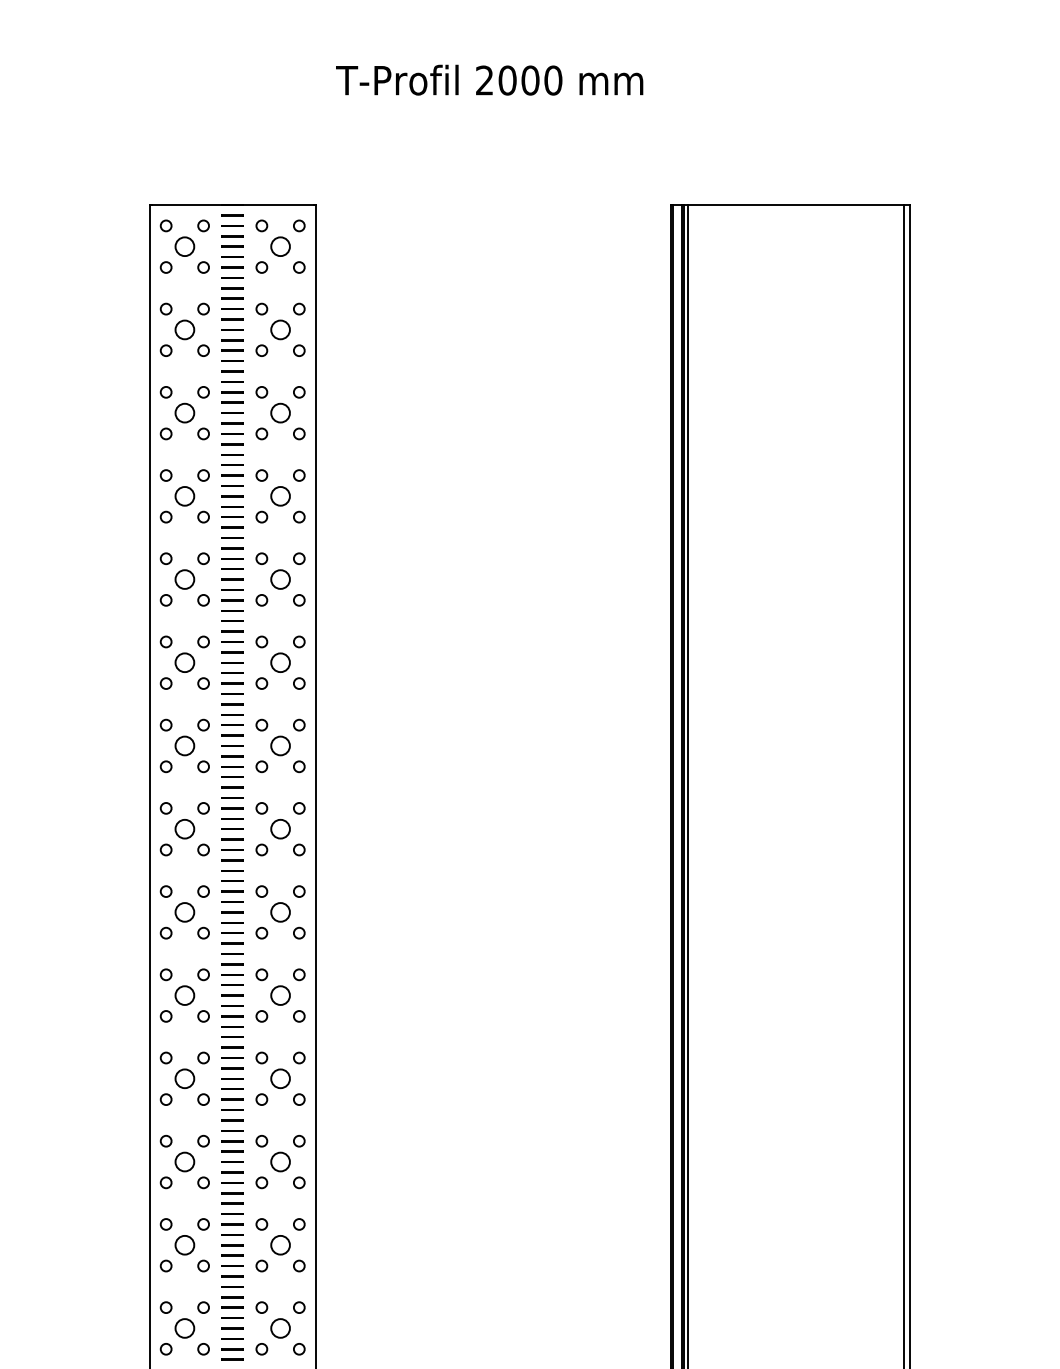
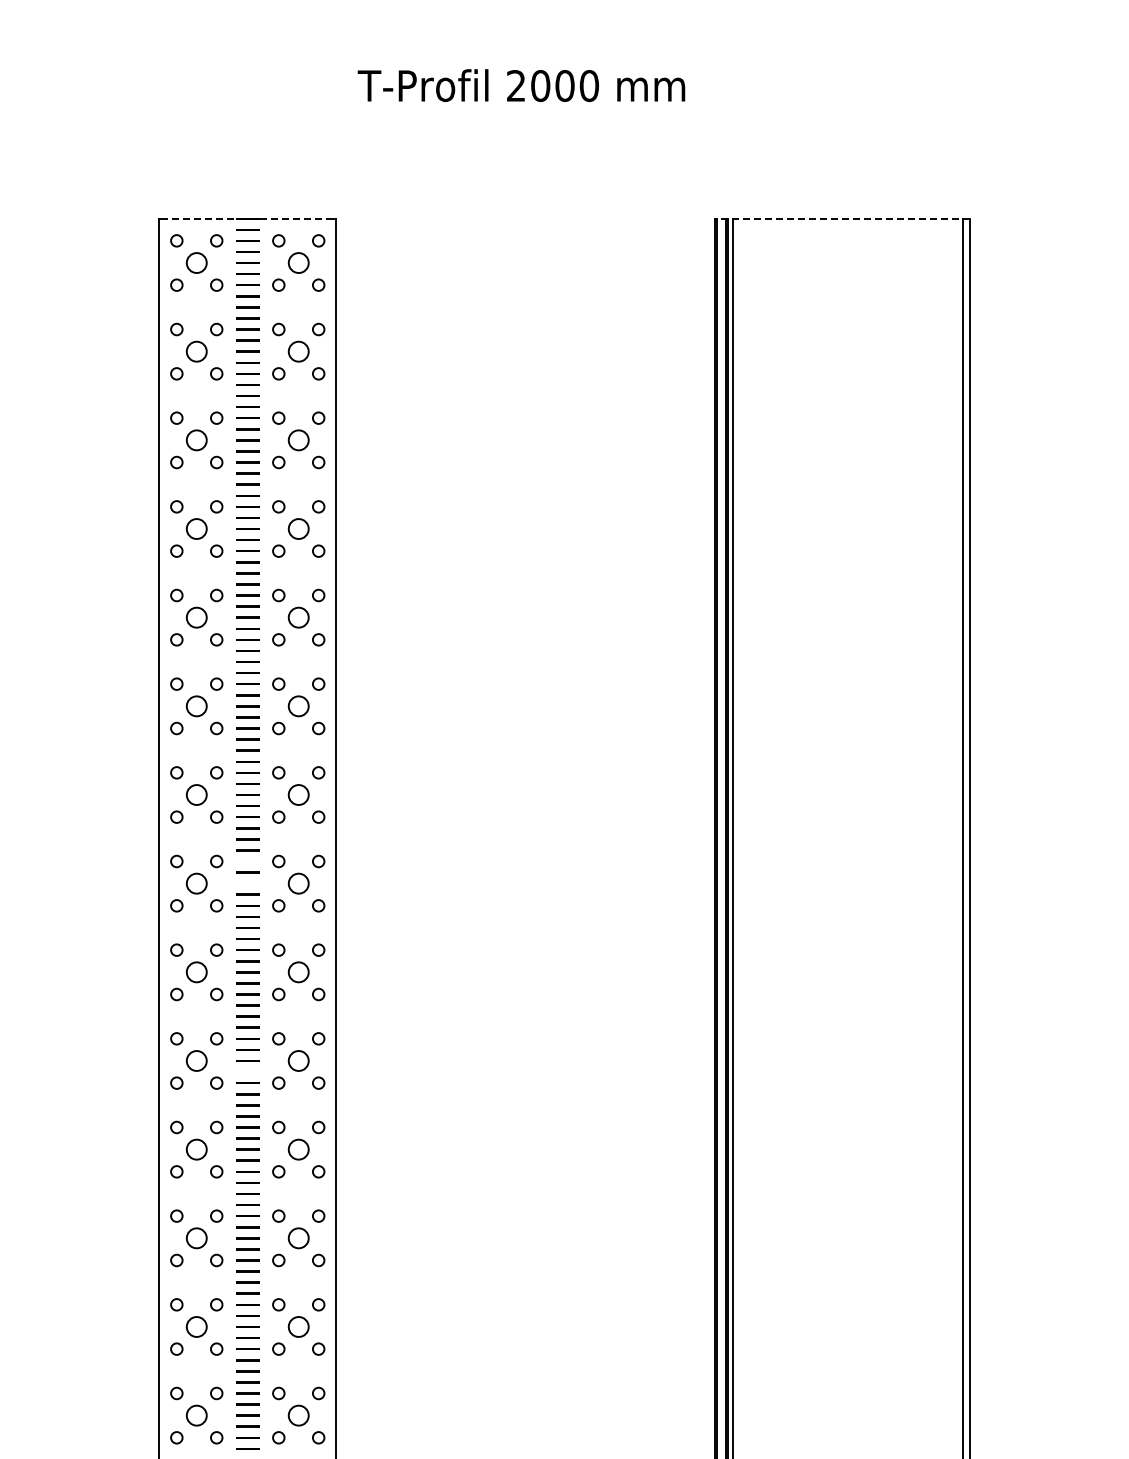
line: (233, 204) -> (248, 218), solid -> dashed
line: (789, 204) -> (841, 218), solid -> dashed
line: (232, 808) -> (247, 861), removed
line: (232, 829) -> (247, 883), removed
line: (232, 1005) -> (247, 1071), removed

